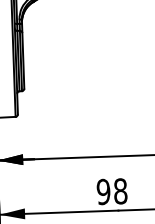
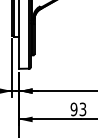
text: (119, 191) -> (82, 109), 98 -> 93

